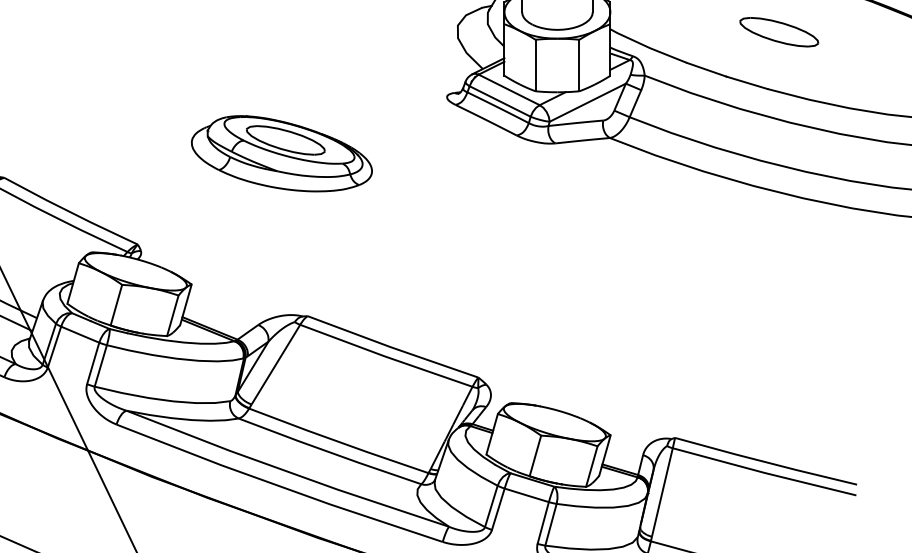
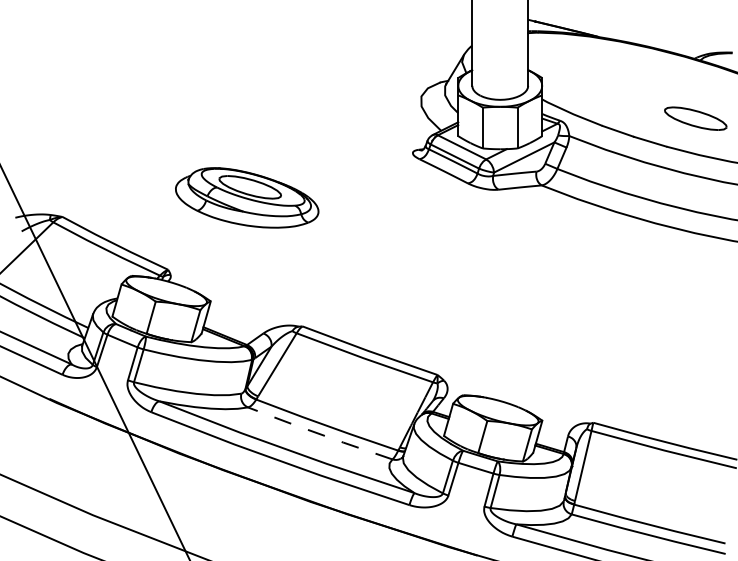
part: (778, 31) -> (695, 118), moved
part: (282, 153) -> (247, 197), moved
line: (330, 452) -> (320, 434), solid -> dashed

